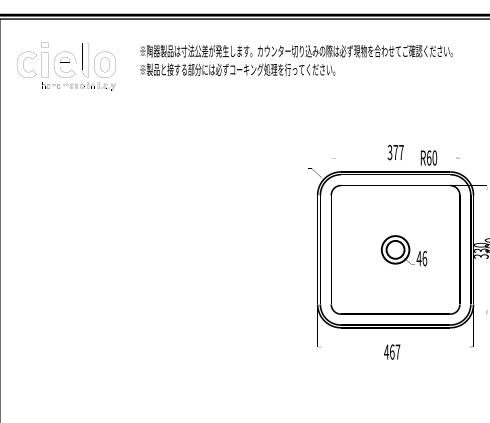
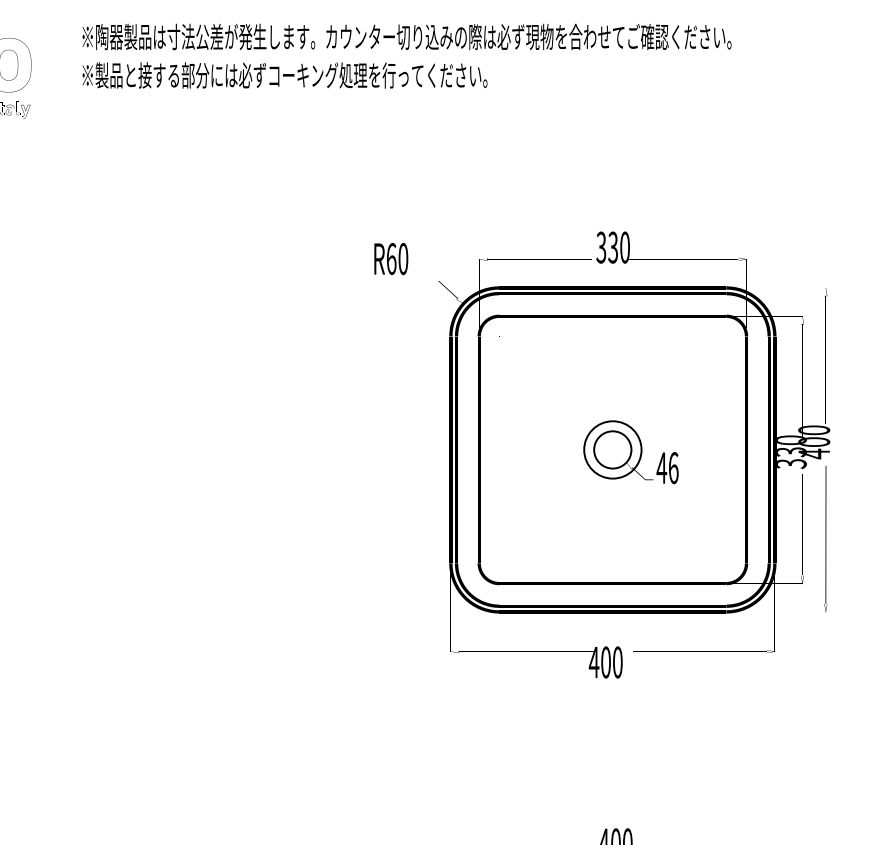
text: (398, 152) -> (618, 247), 377 -> 330
text: (428, 157) -> (390, 257), moved
text: (395, 351) -> (612, 661), 467 -> 400

